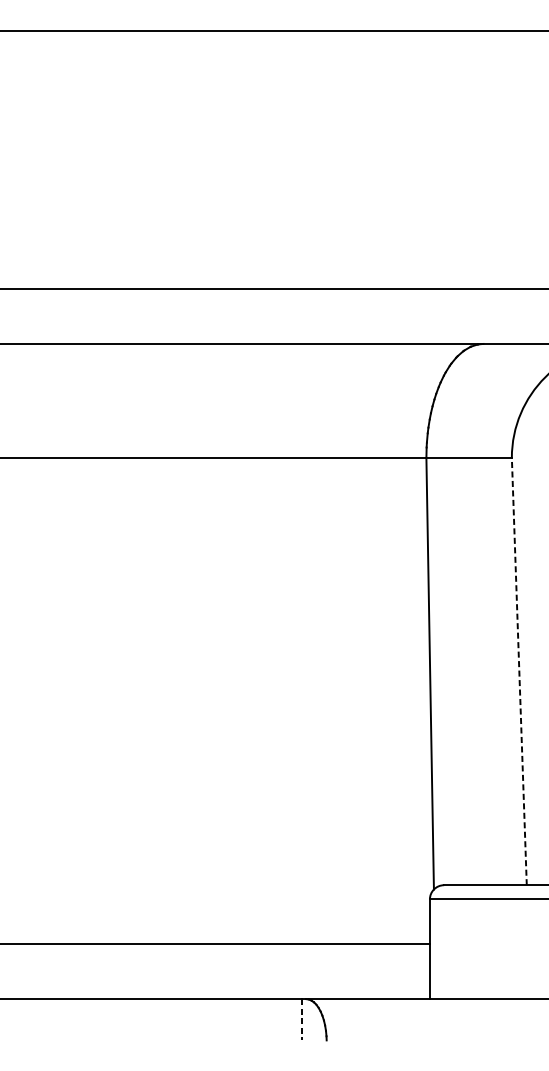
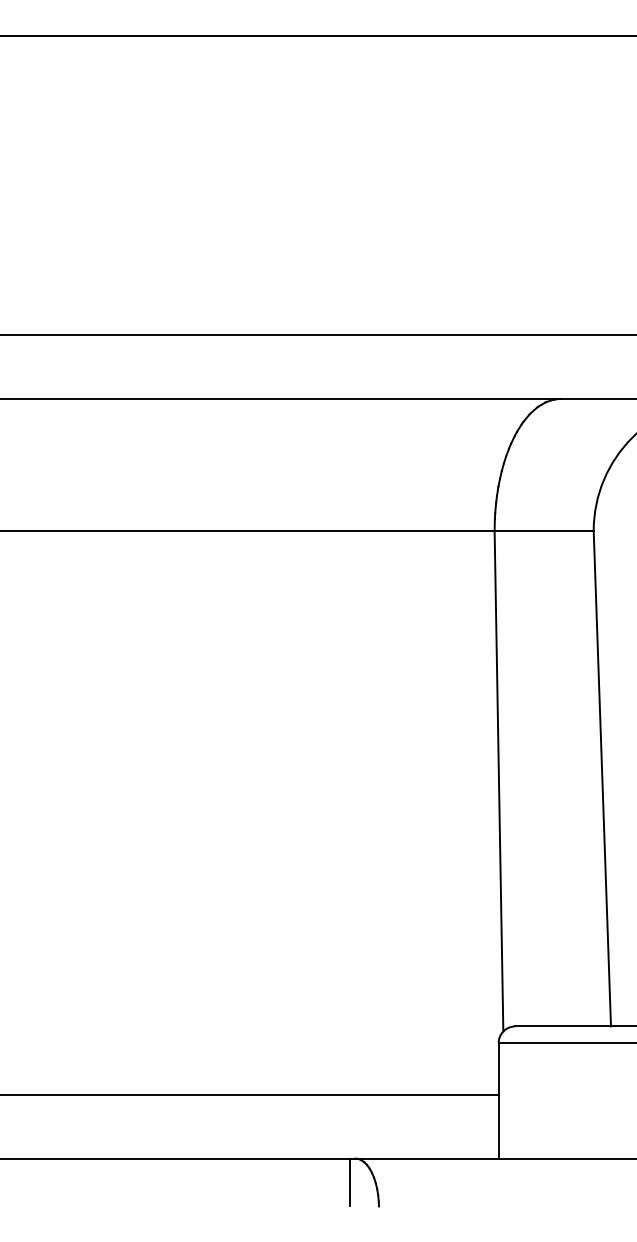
line: (519, 671) -> (602, 778), dashed -> solid
line: (302, 1019) -> (350, 1182), dashed -> solid

